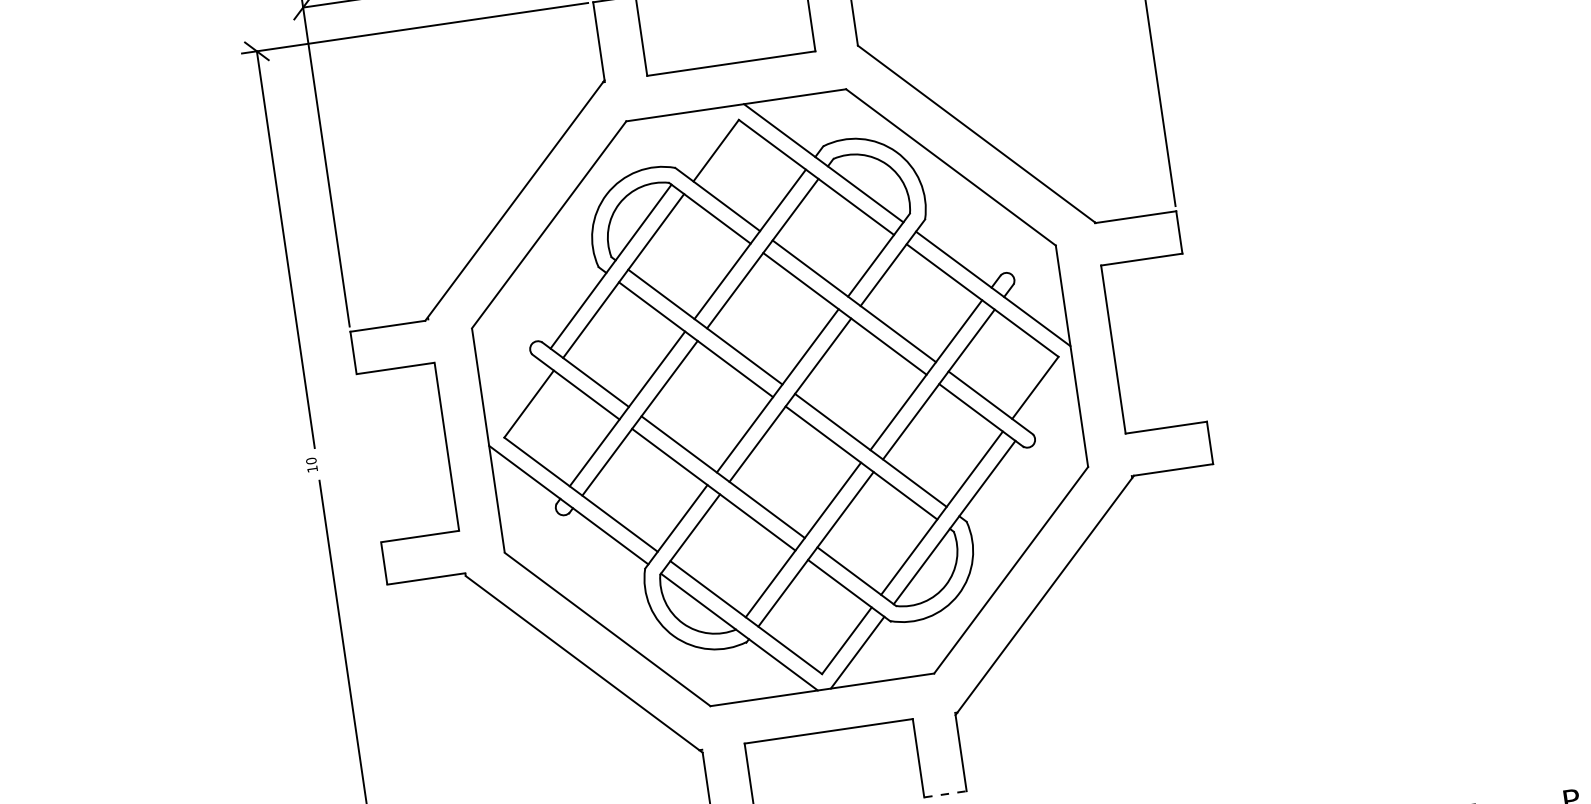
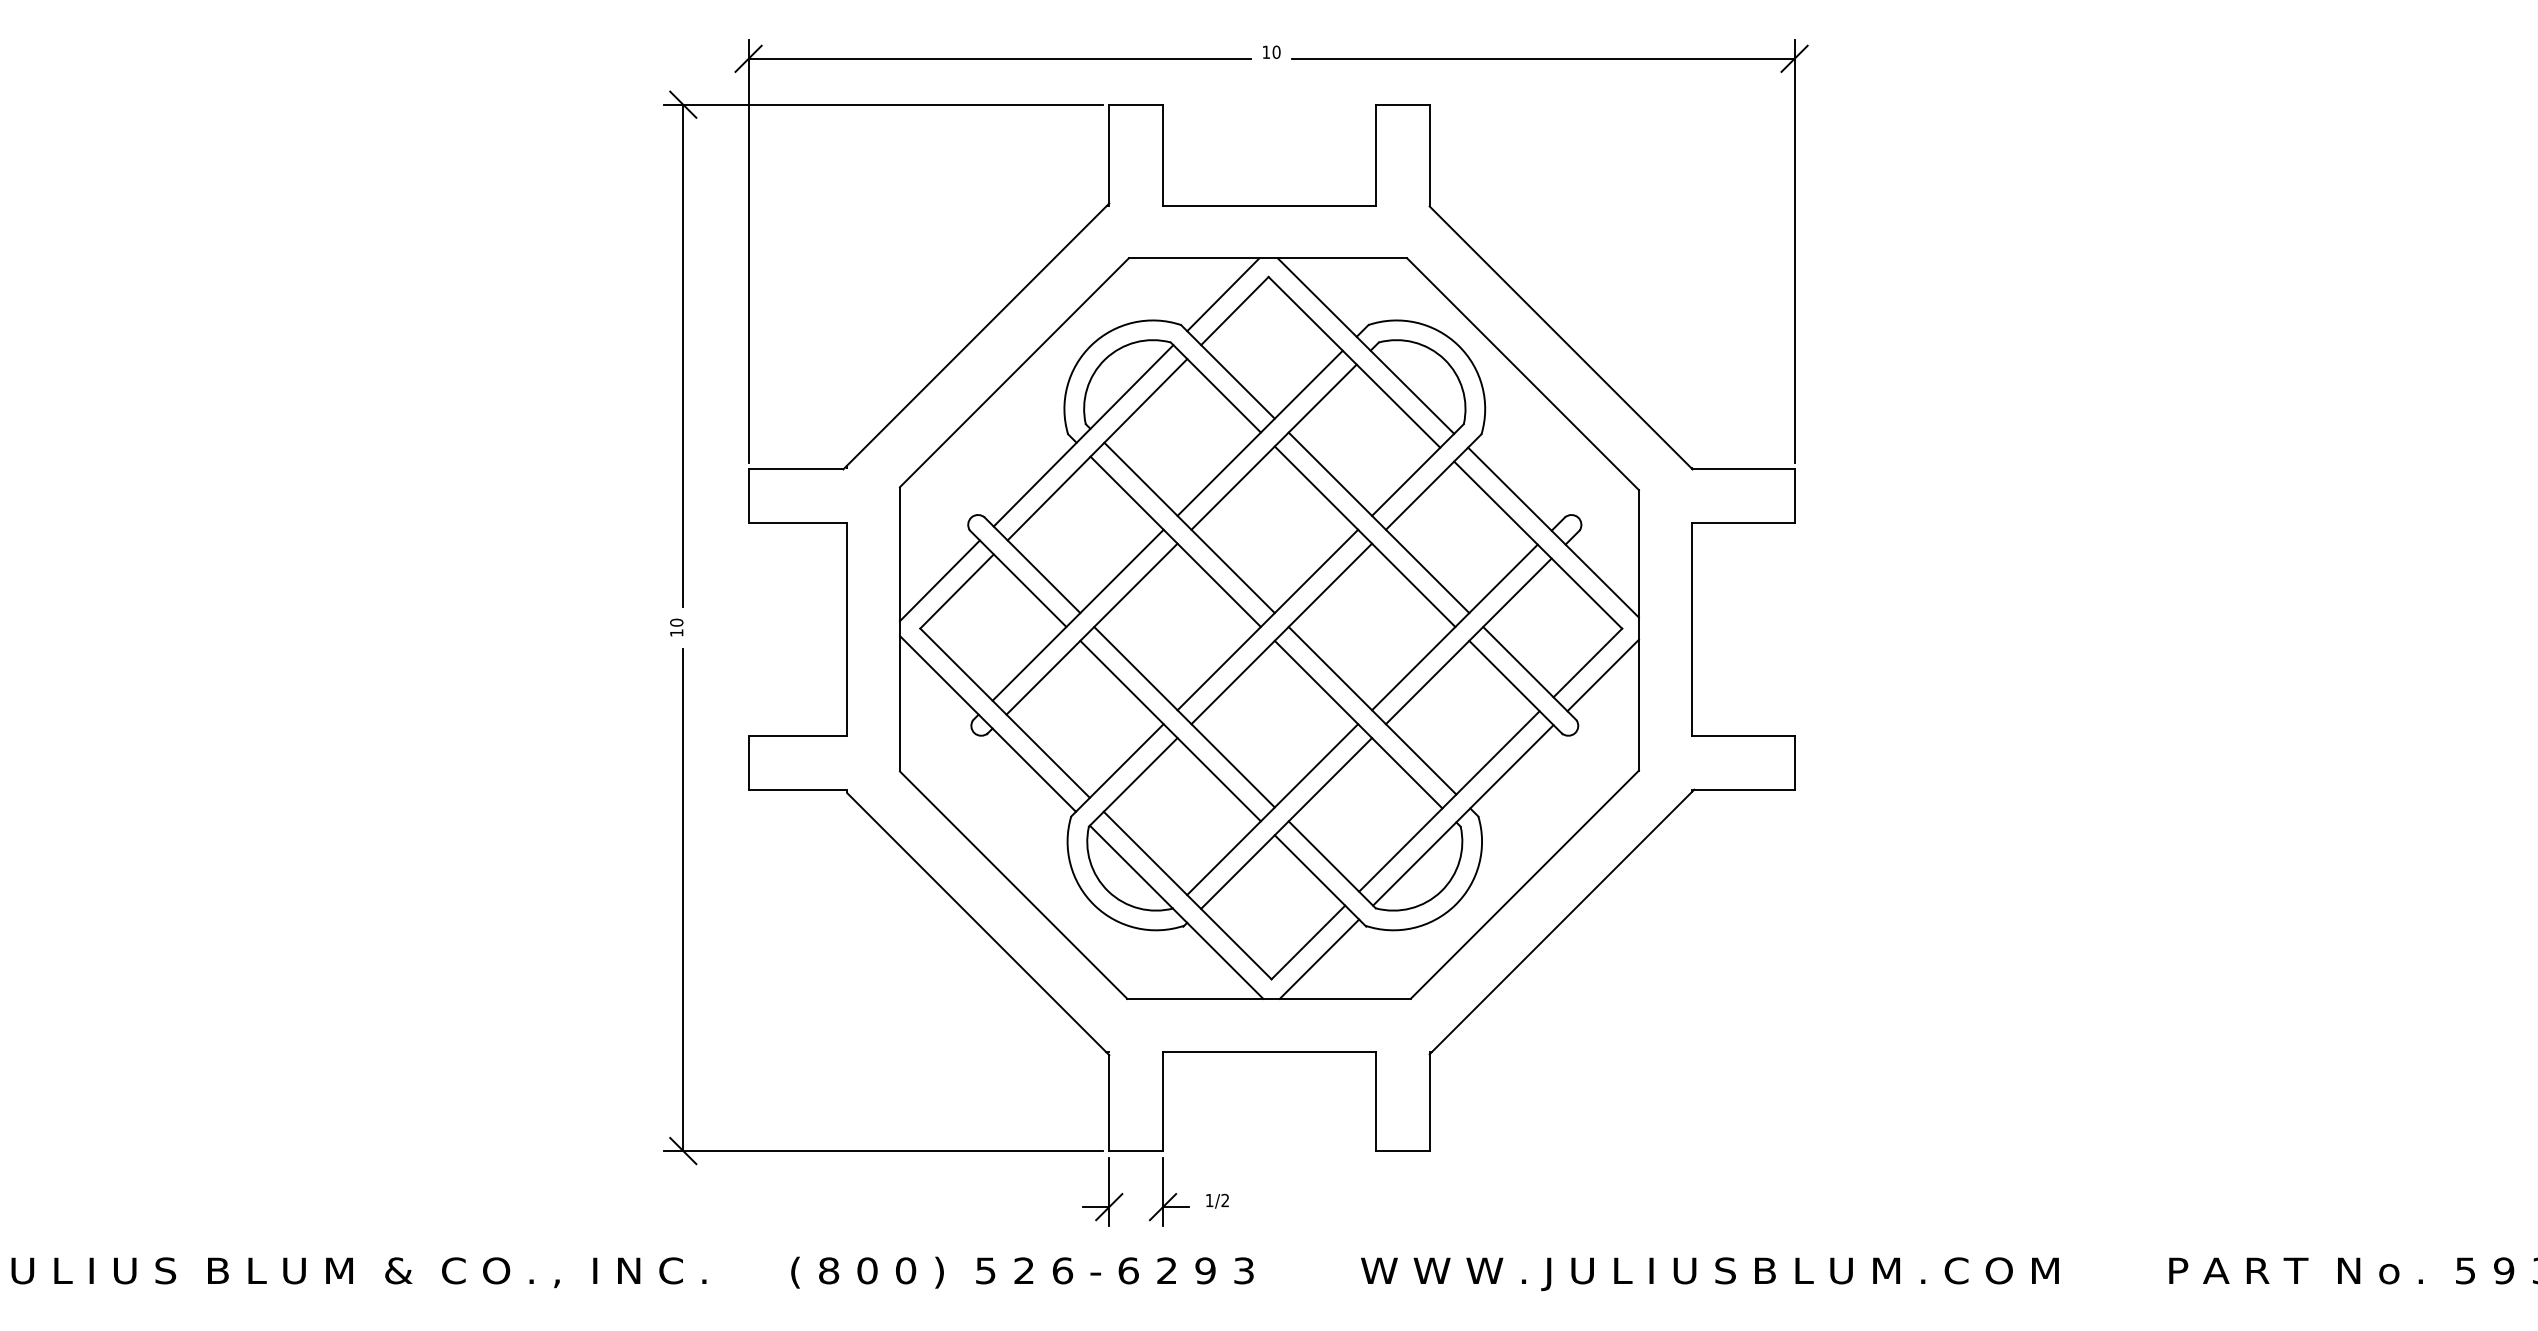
line: (705, 138) -> (1223, 294), added
line: (1048, 396) -> (1602, 675), added
line: (513, 397) -> (939, 580), added
line: (945, 794) -> (1402, 1150), dashed -> solid

